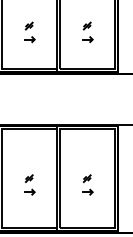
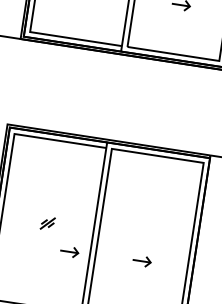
part: (87, 178) -> (145, 238), removed
part: (29, 191) -> (69, 250), moved

